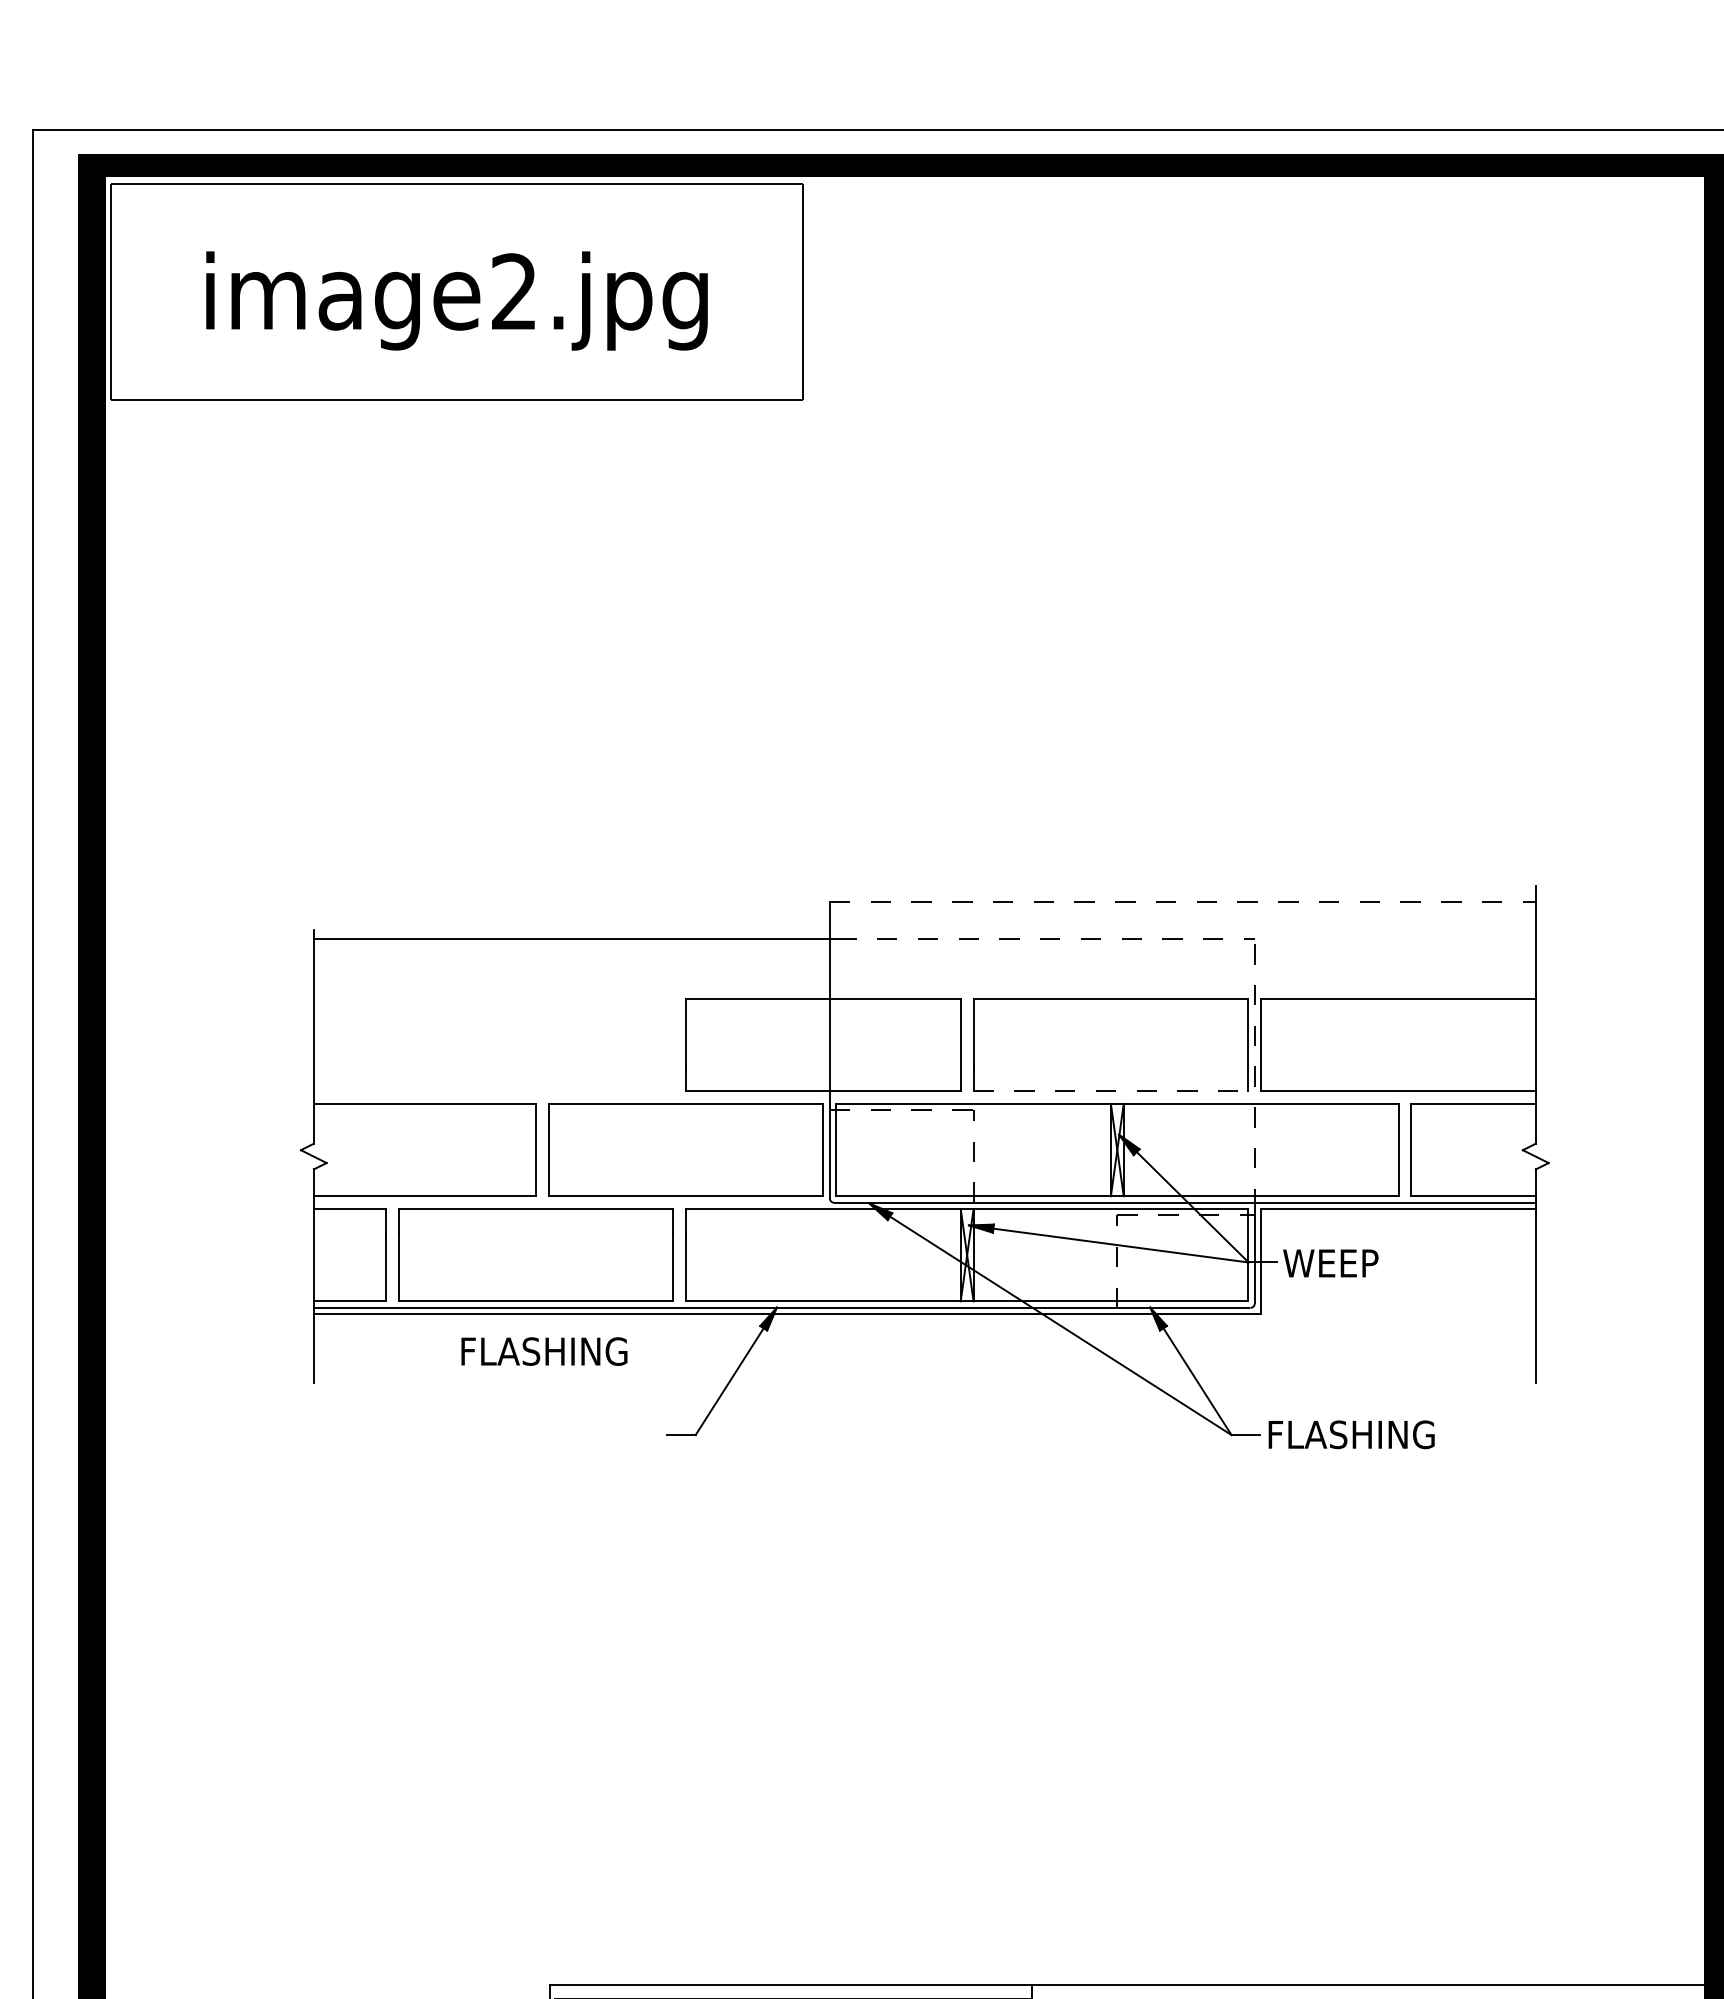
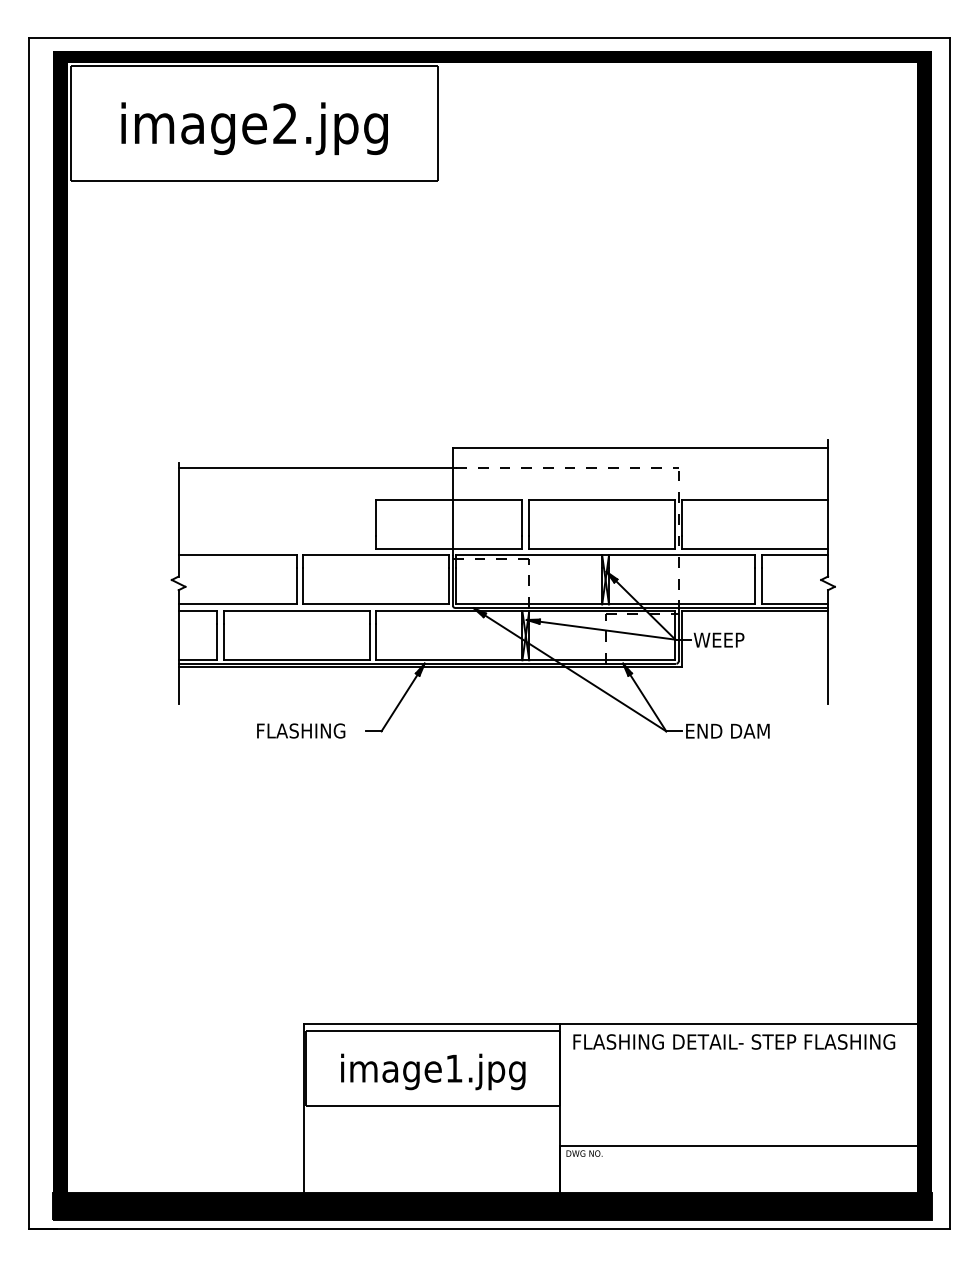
line: (1182, 900) -> (640, 447), dashed -> solid
line: (1111, 1090) -> (602, 548), dashed -> solid
text: (545, 1350) -> (301, 730), moved
text: (1352, 1433) -> (730, 730), FLASHING -> END DAM

